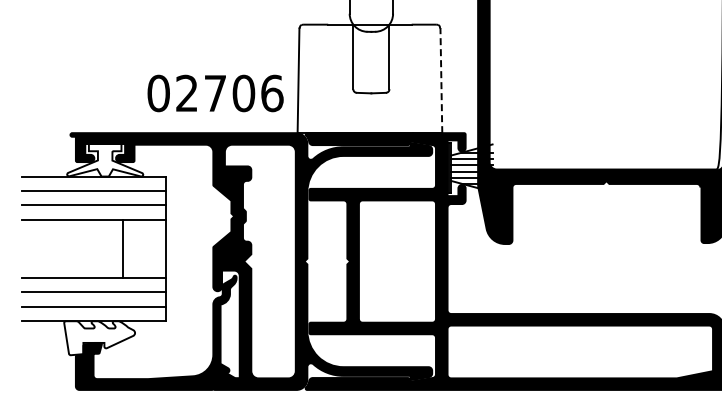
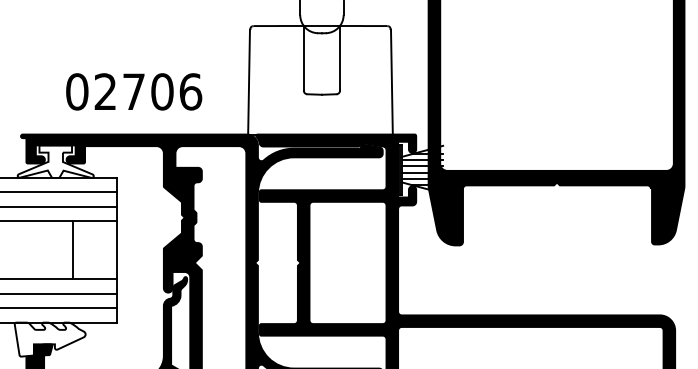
line: (441, 80) -> (392, 81), dashed -> solid
text: (215, 93) -> (134, 91), moved

